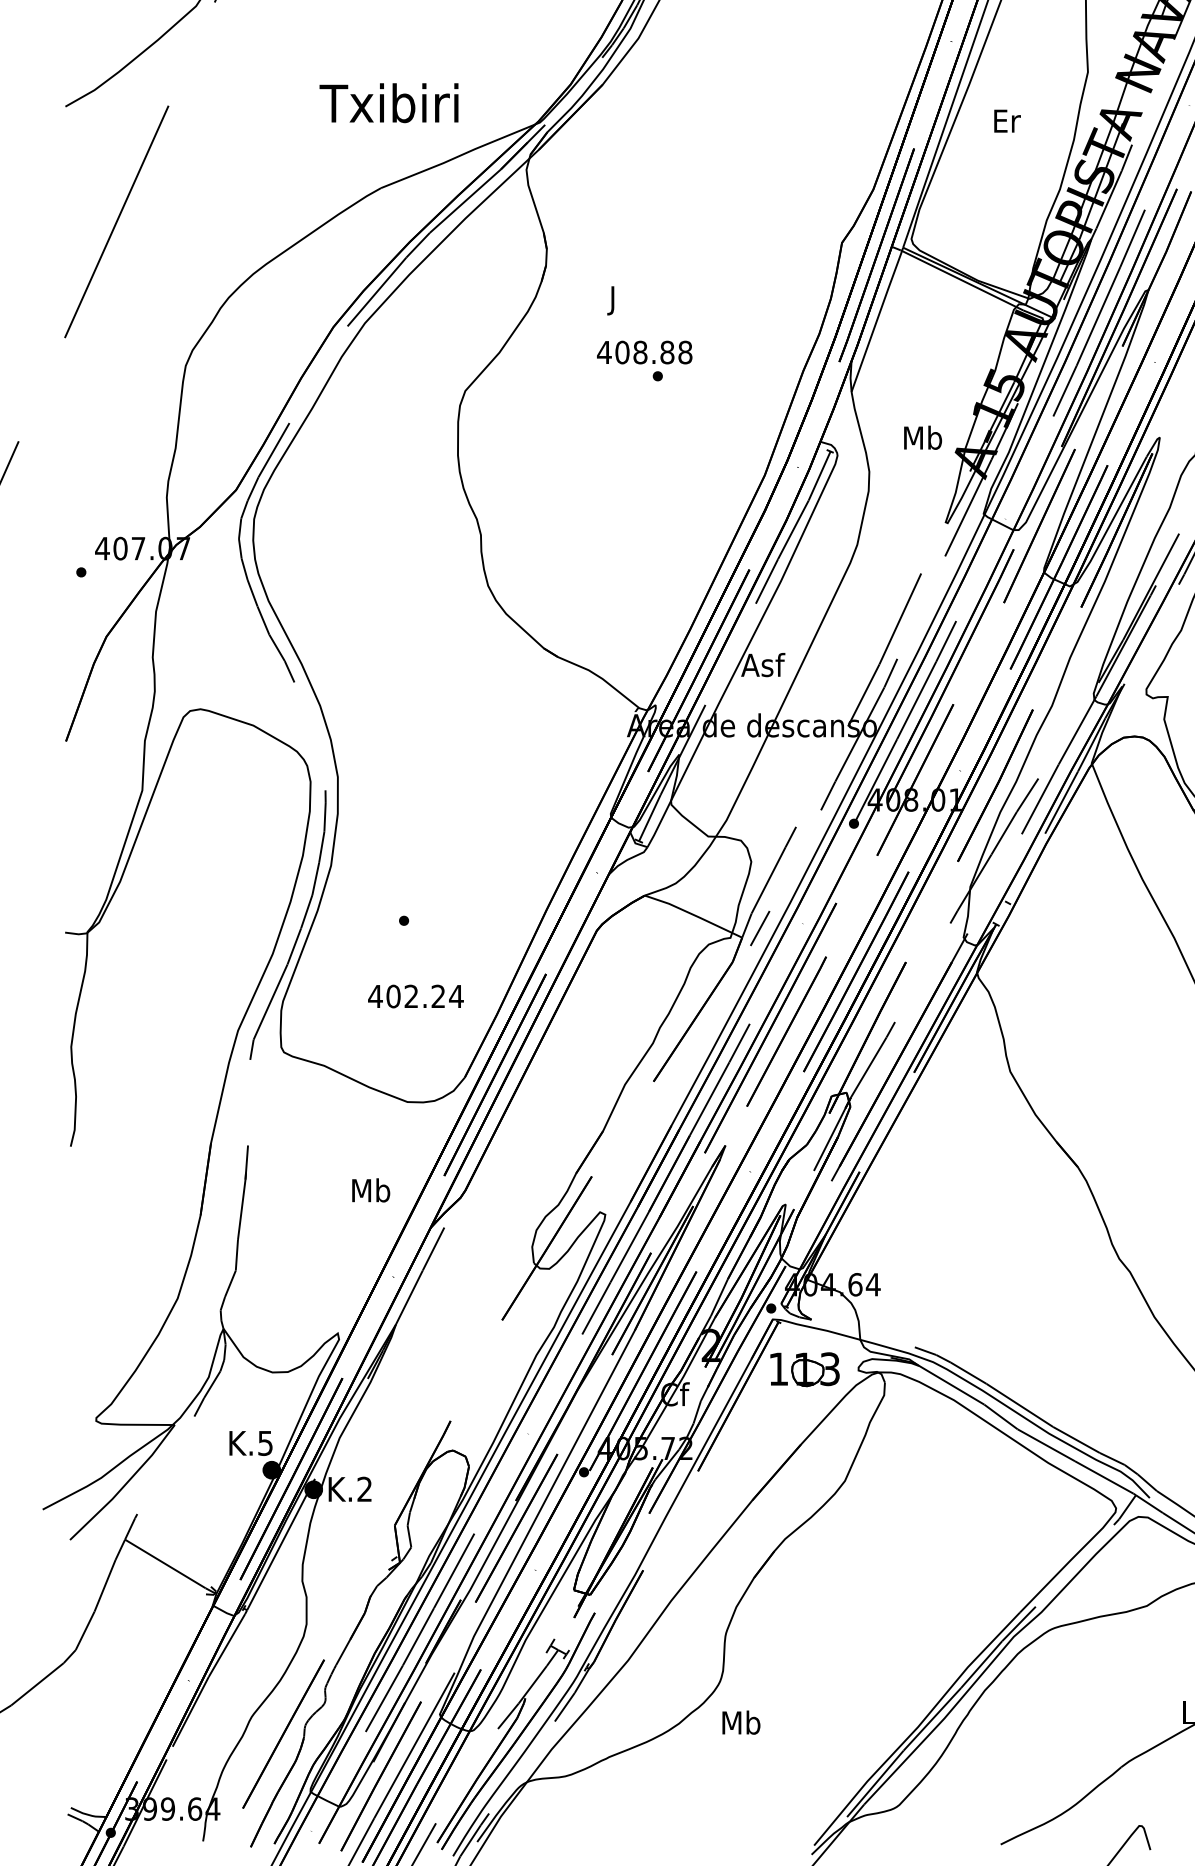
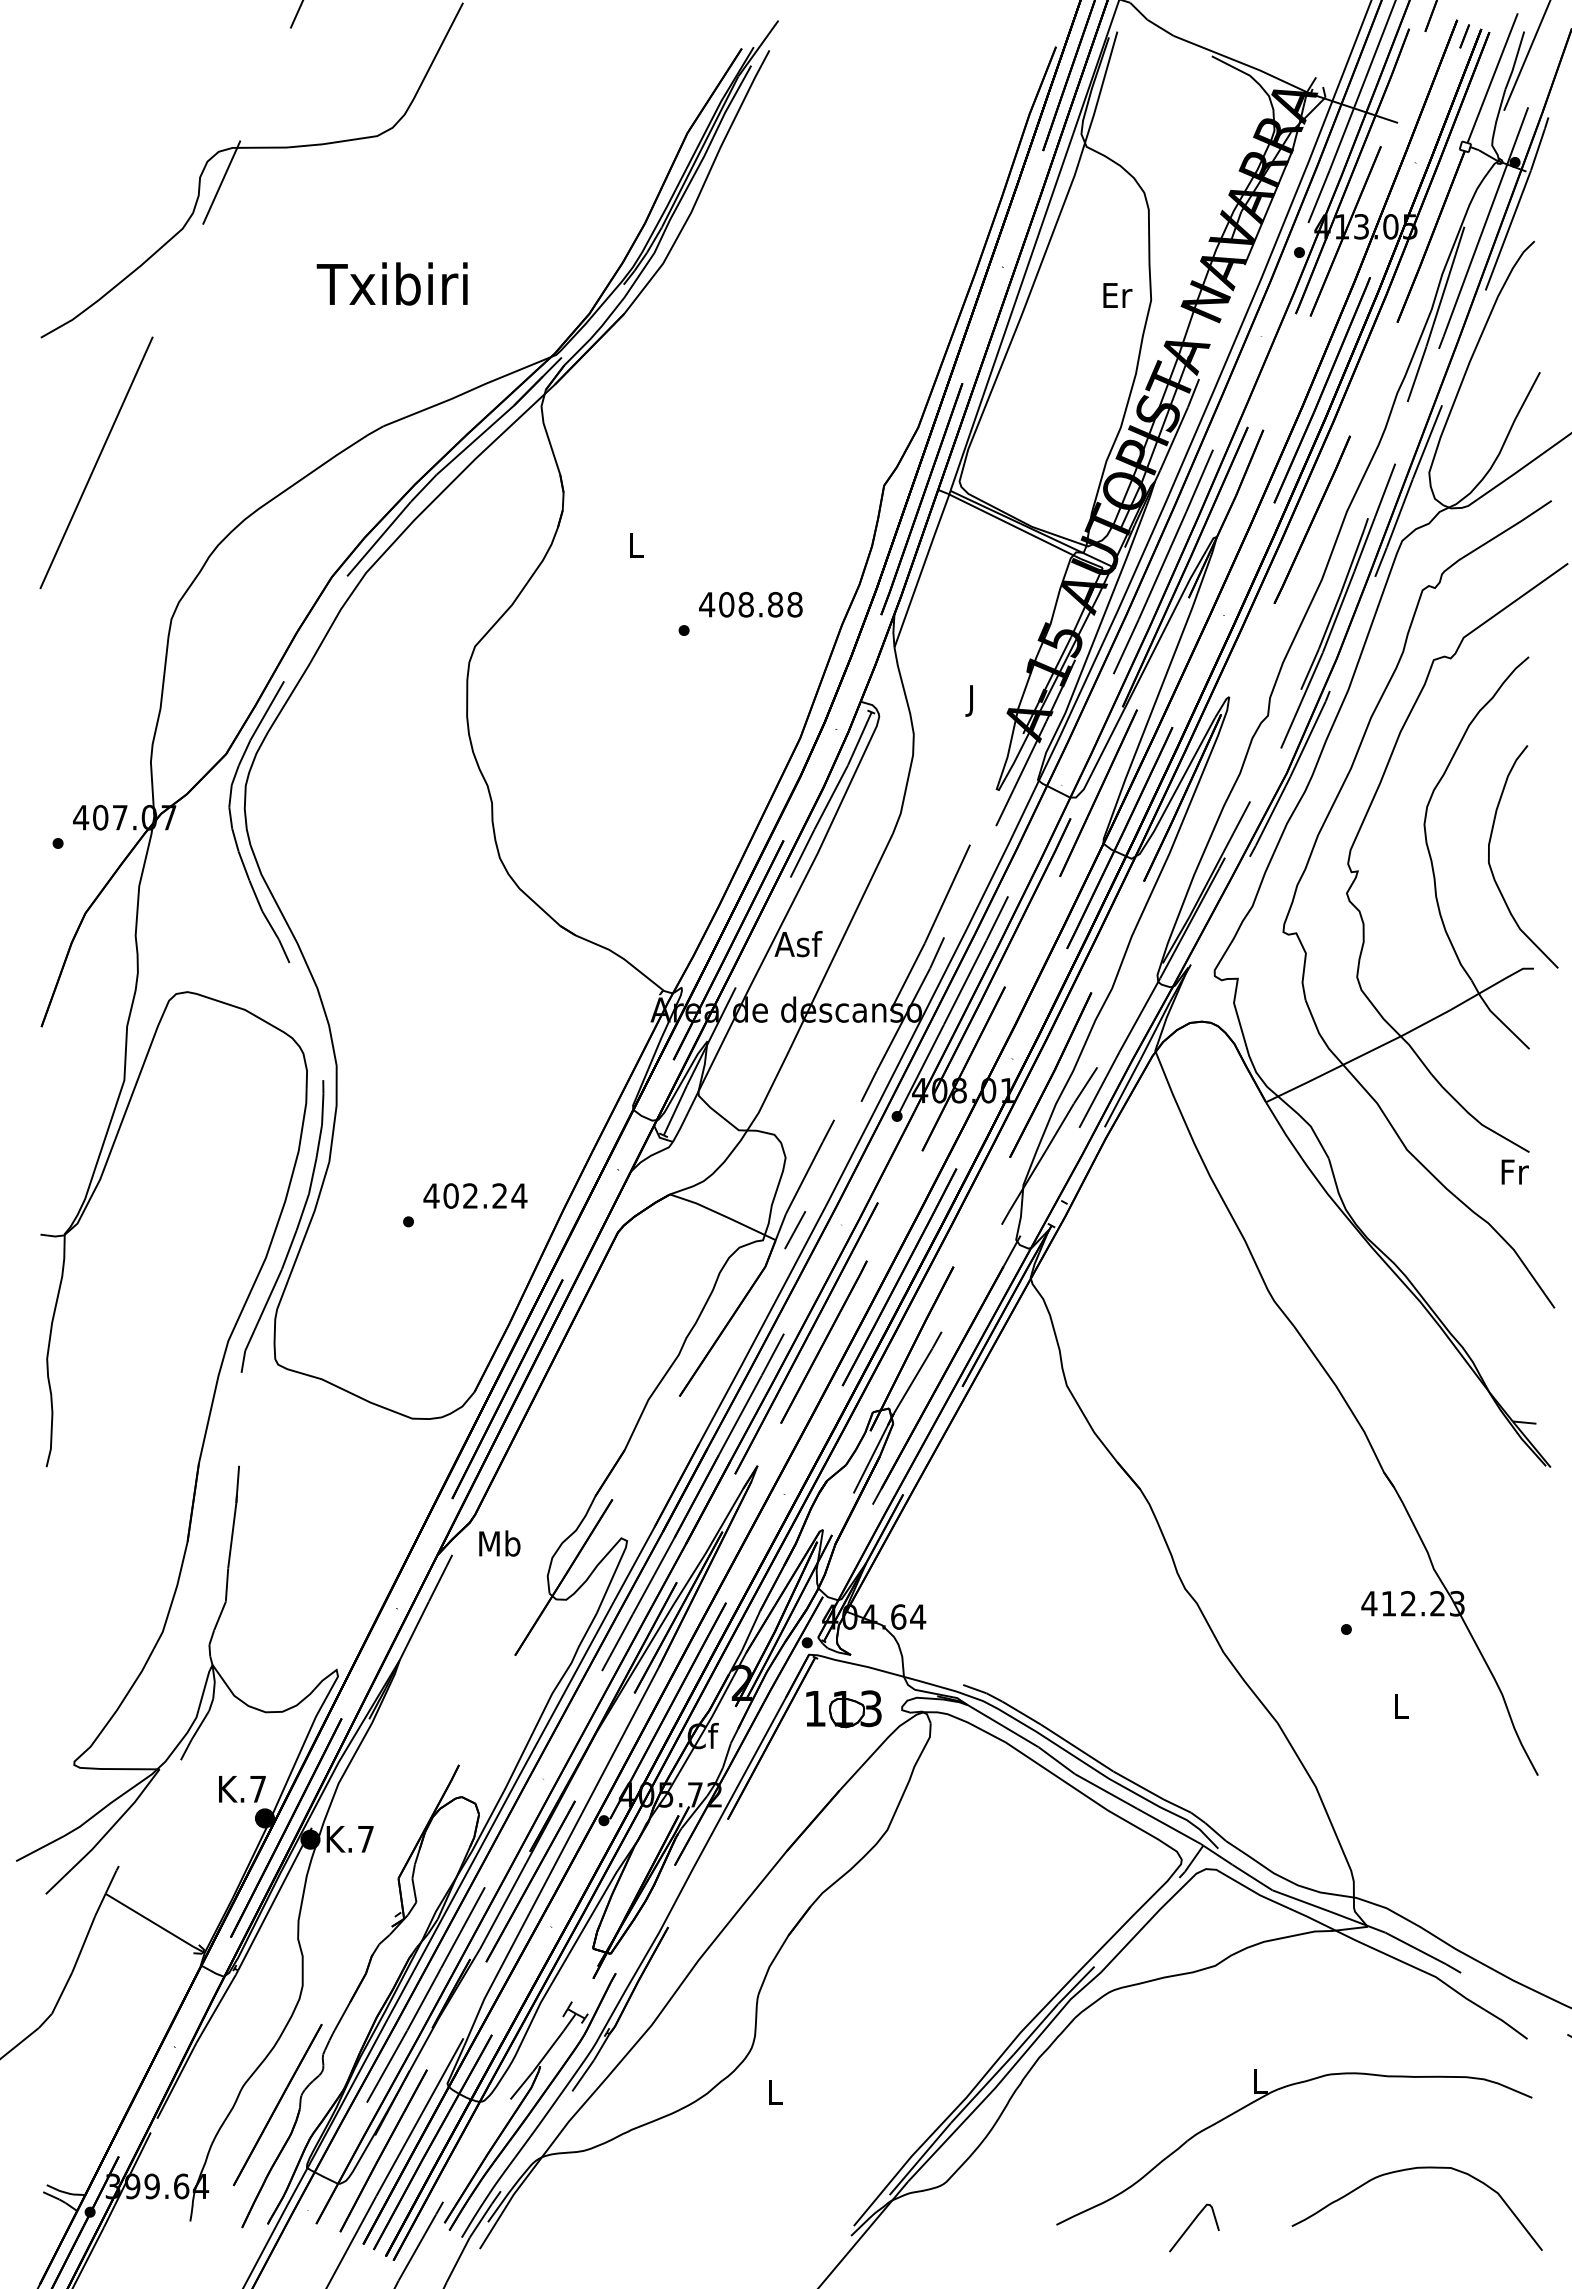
text: (388, 102) -> (391, 283), moved
text: (1007, 121) -> (1117, 295), moved
text: (613, 300) -> (636, 548), J -> L
text: (644, 352) -> (750, 604), moved
text: (922, 440) -> (971, 700), Mb -> J
text: (415, 996) -> (475, 1195), moved
text: (370, 1190) -> (499, 1543), moved
text: (264, 1443) -> (257, 1789), K.5 -> K.7
text: (364, 1488) -> (365, 1838), K.2 -> K.7
text: (741, 1722) -> (774, 2092), Mb -> L

